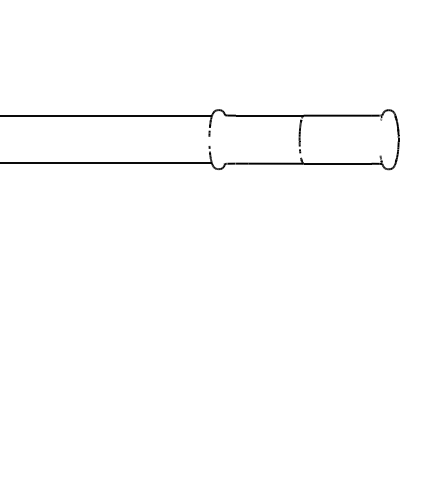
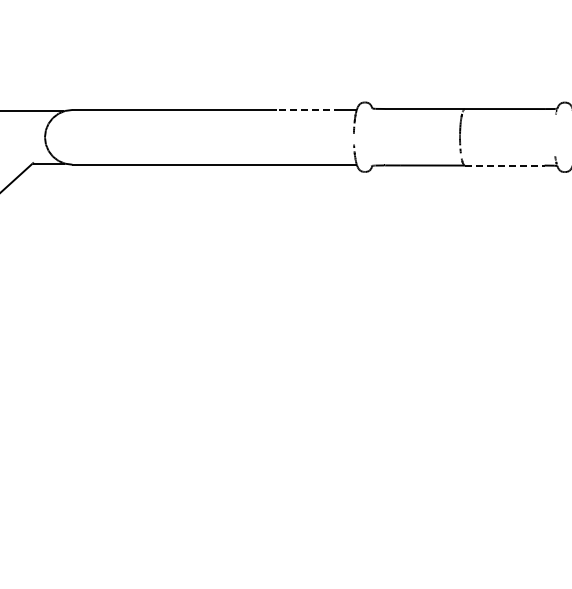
line: (170, 116) -> (308, 109), solid -> dashed
line: (337, 163) -> (504, 165), solid -> dashed

